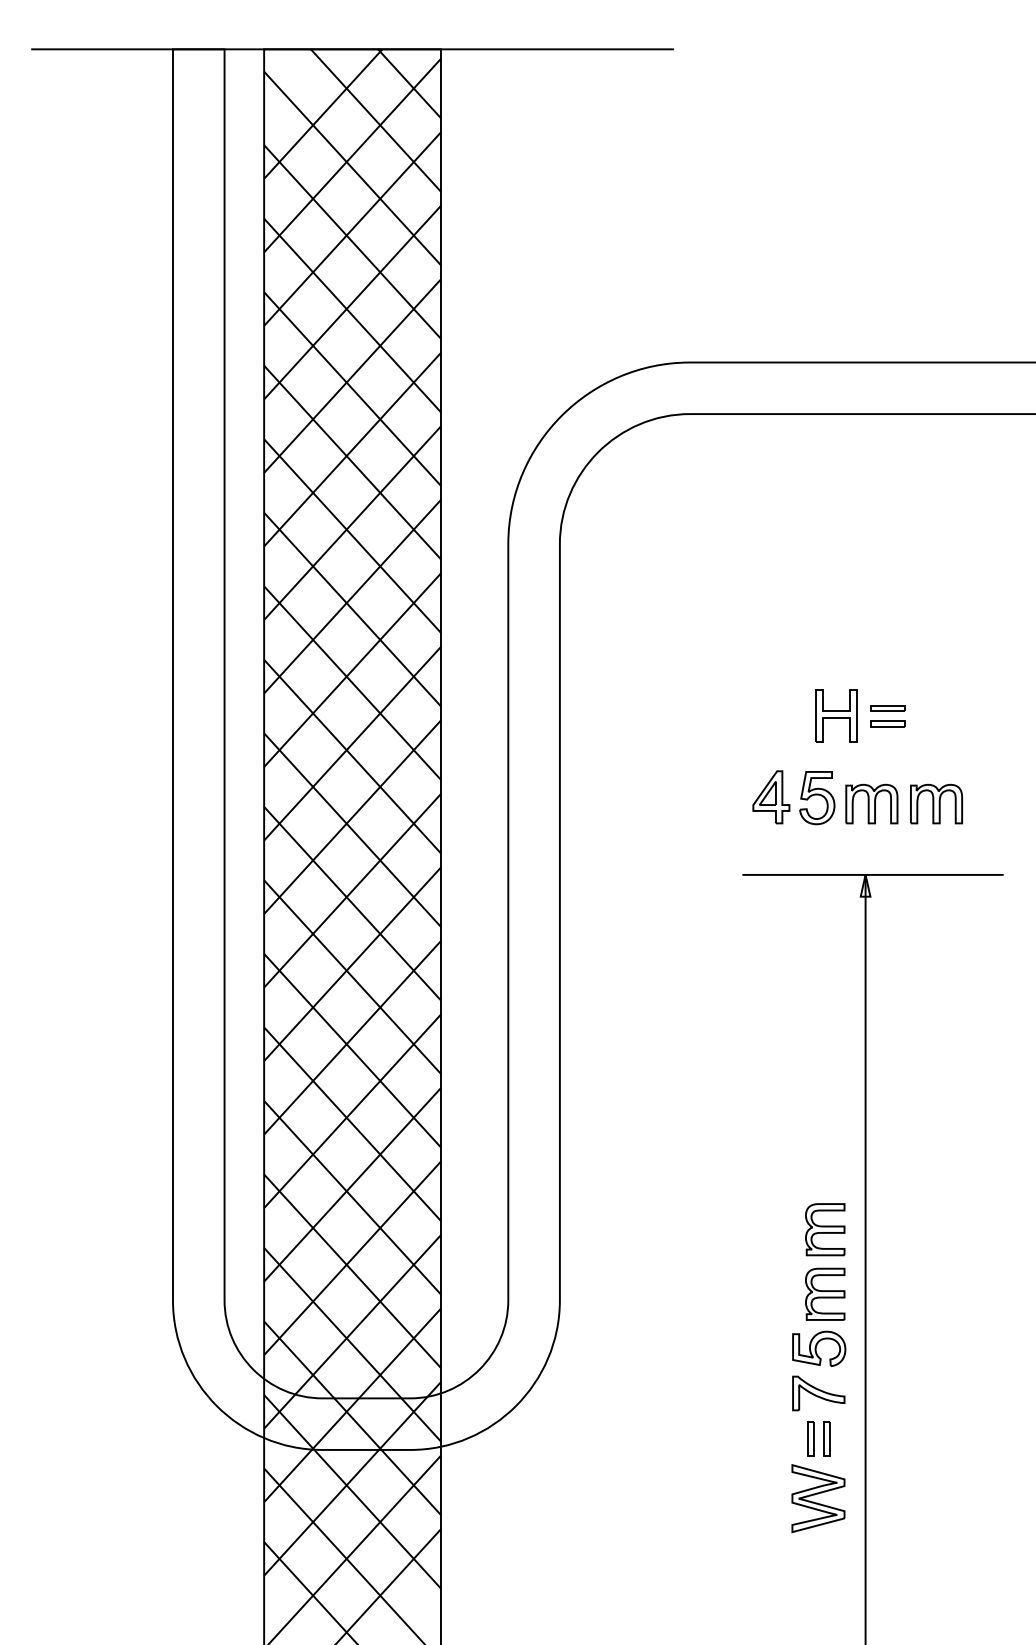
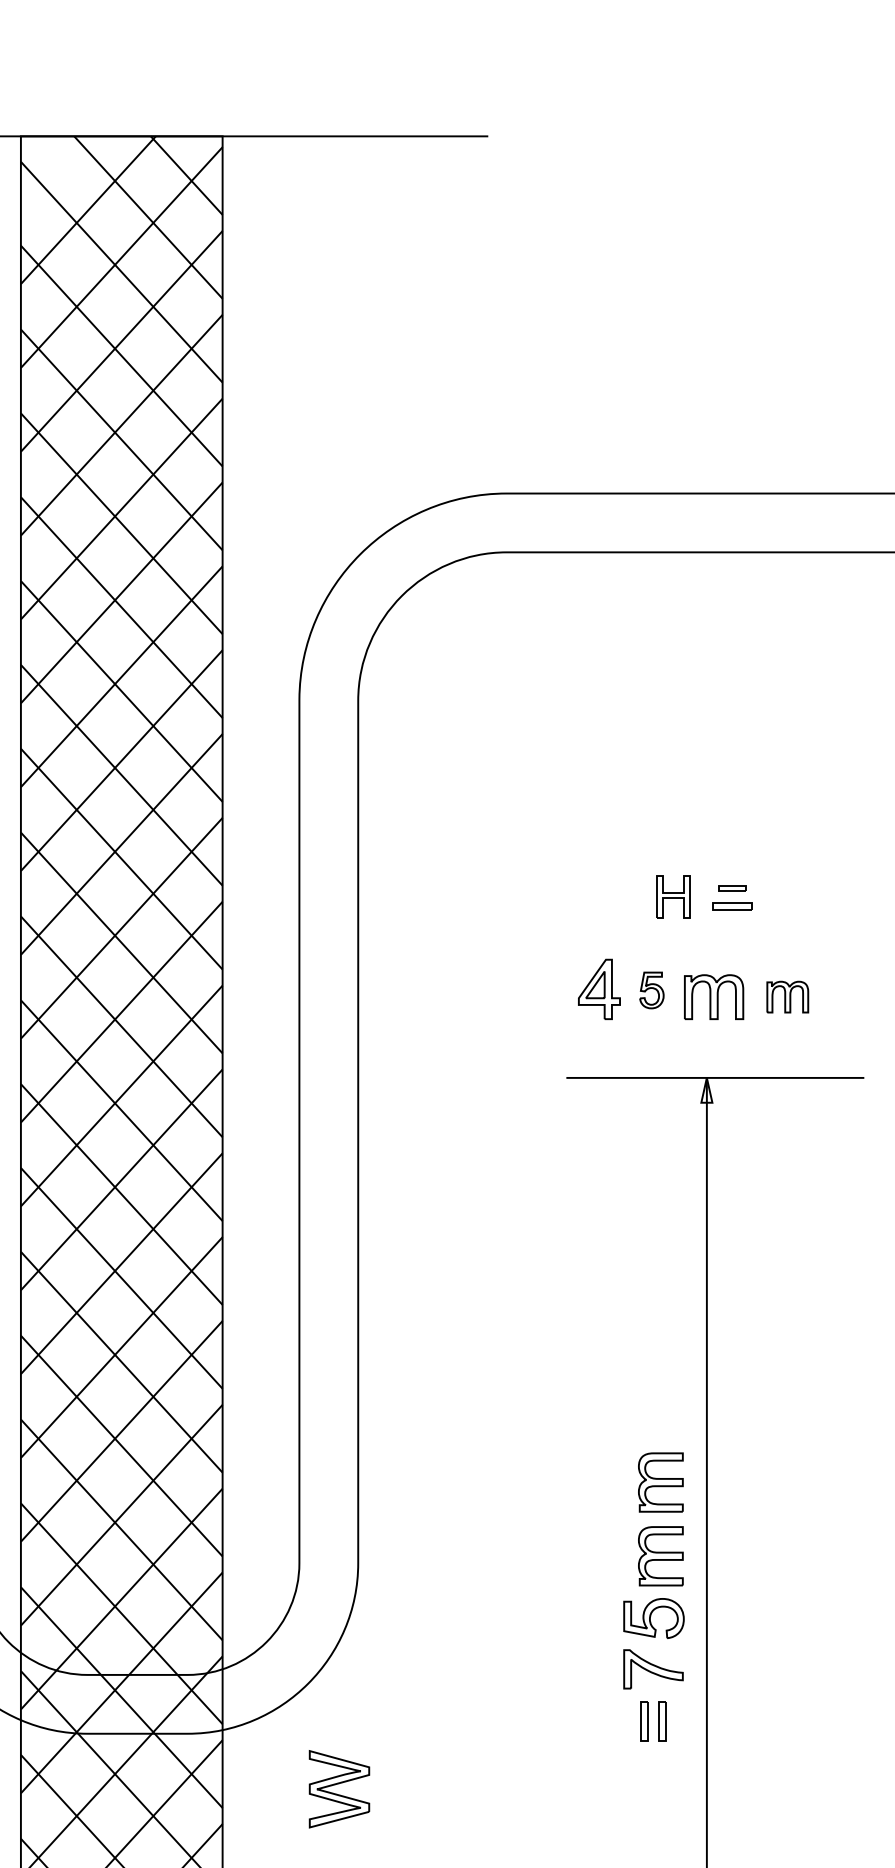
part: (887, 708) -> (731, 888), size x0.7
part: (836, 715) -> (673, 896), size x0.7
part: (817, 798) -> (652, 990), size x0.6
part: (936, 803) -> (787, 996), size x0.7
part: (818, 1498) -> (339, 1789), moved

